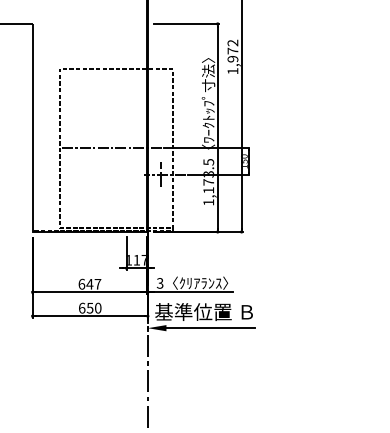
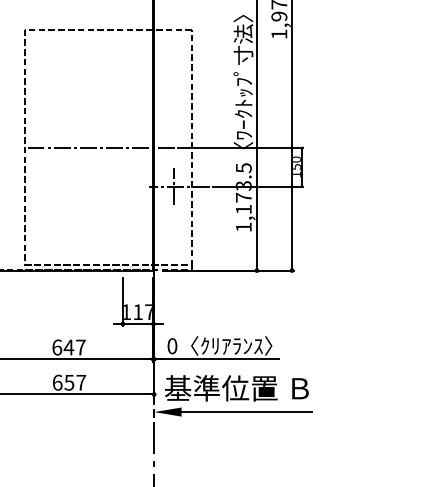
text: (159, 283) -> (171, 346), 3 -> 0
text: (98, 307) -> (81, 381), 650 -> 657

